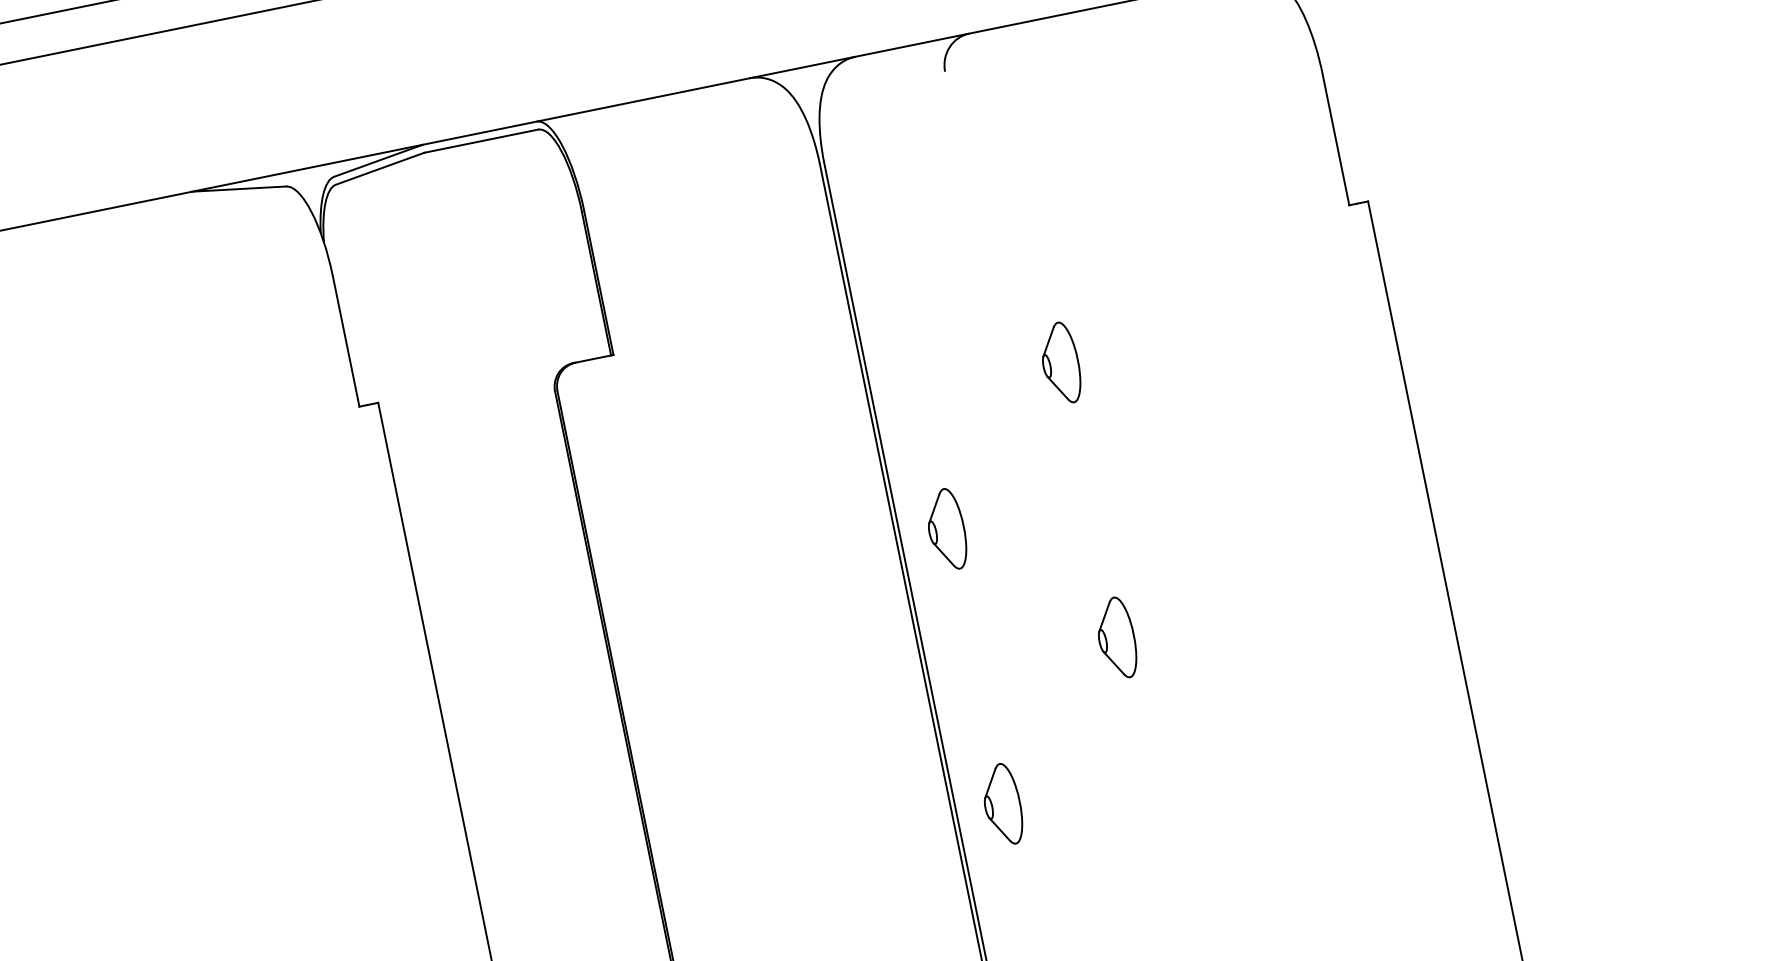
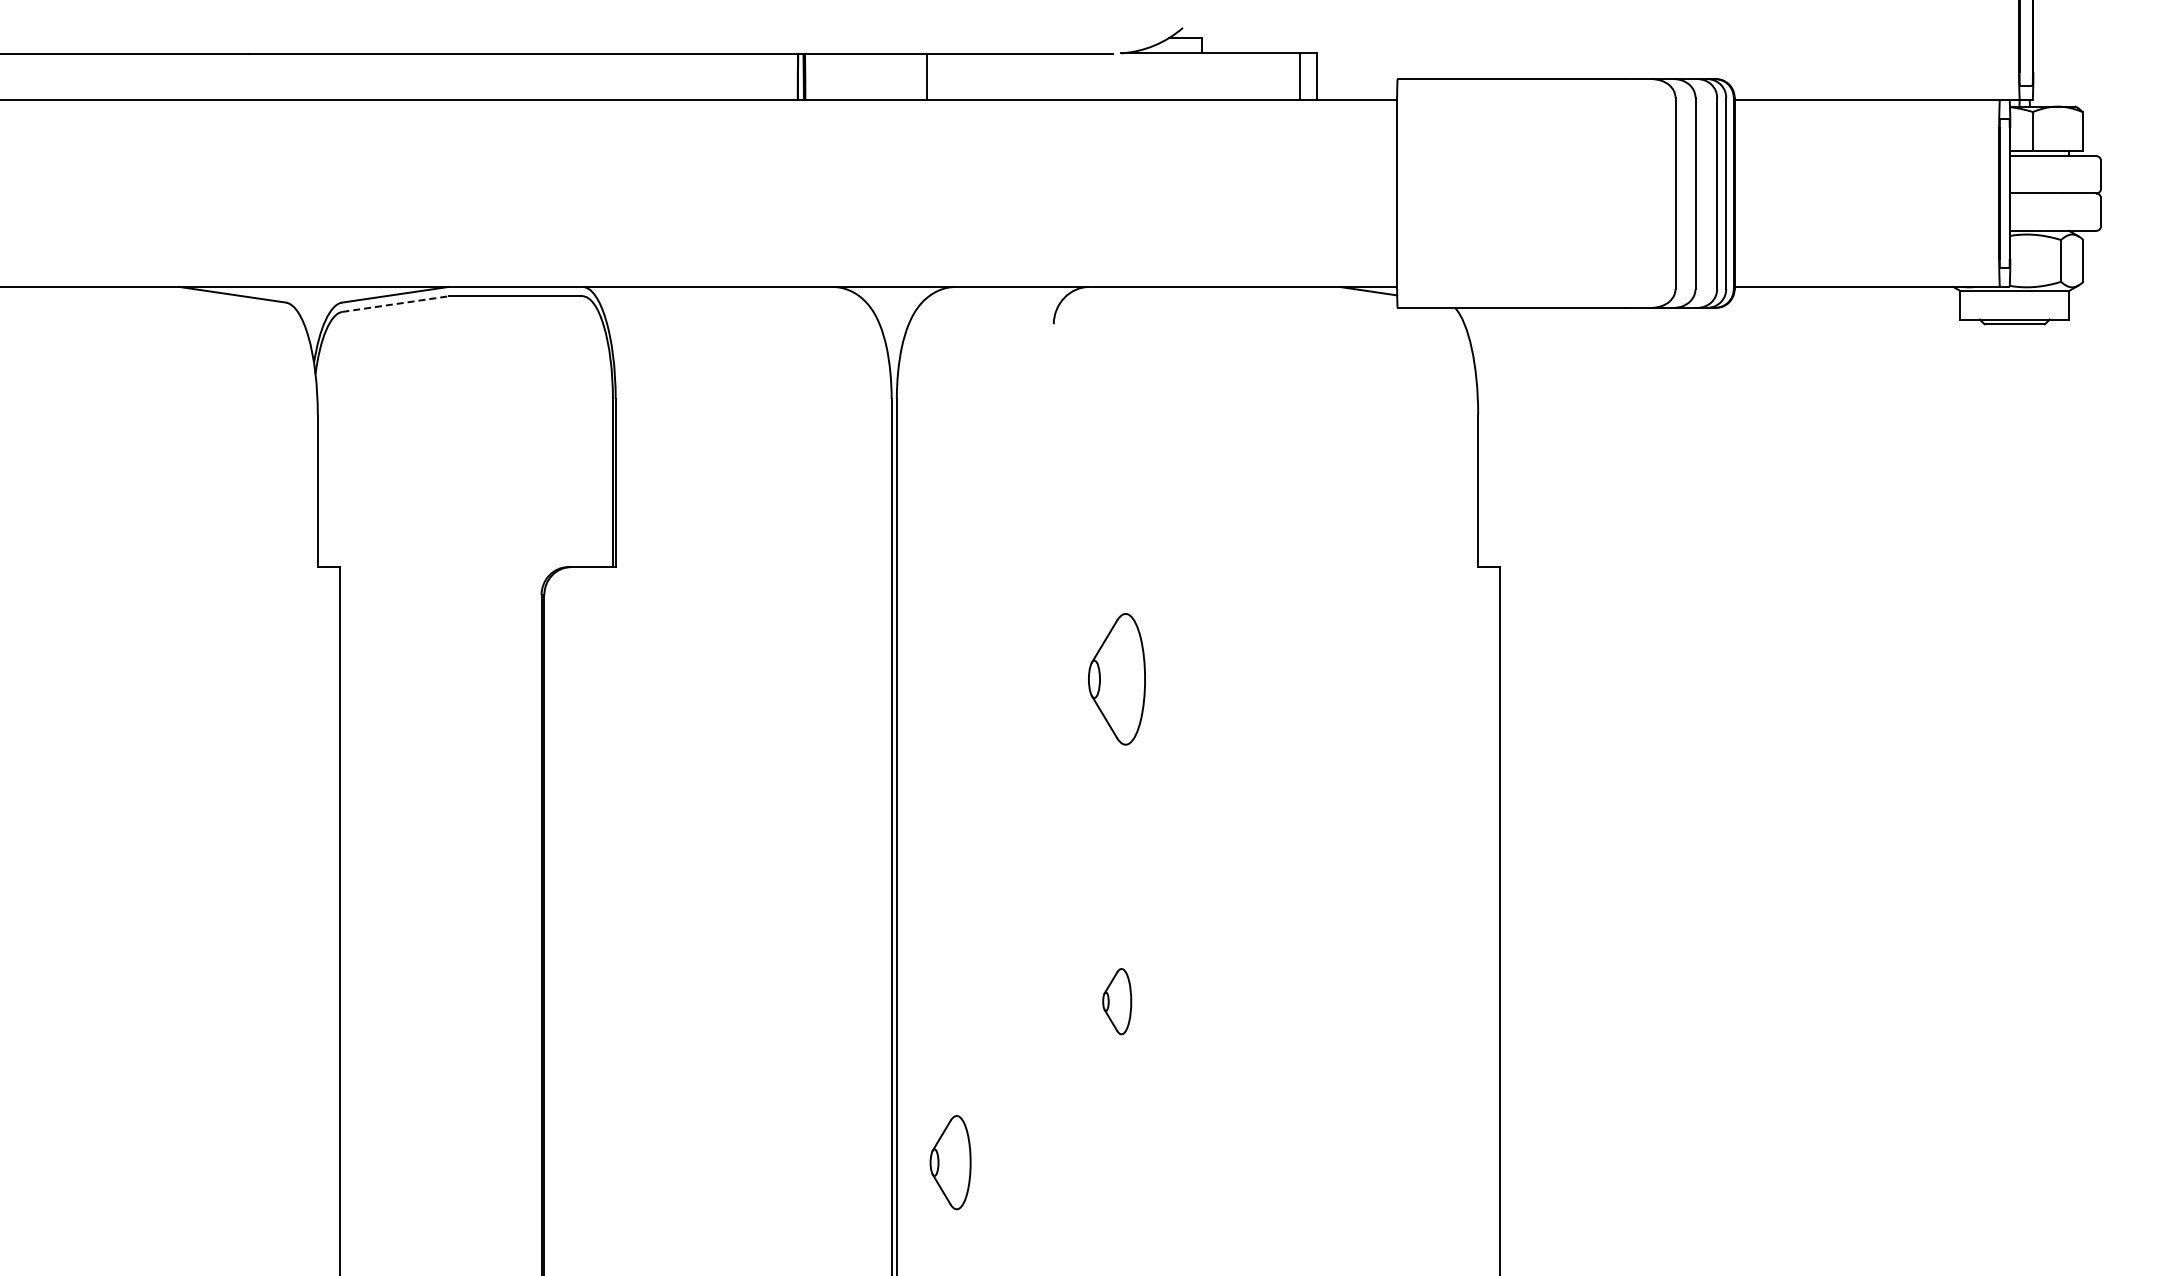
line: (380, 168) -> (396, 304), solid -> dashed
part: (1060, 362) -> (1117, 678), size x1.4
part: (946, 529) -> (950, 839), removed
part: (1117, 638) -> (1117, 1001), size x0.7

